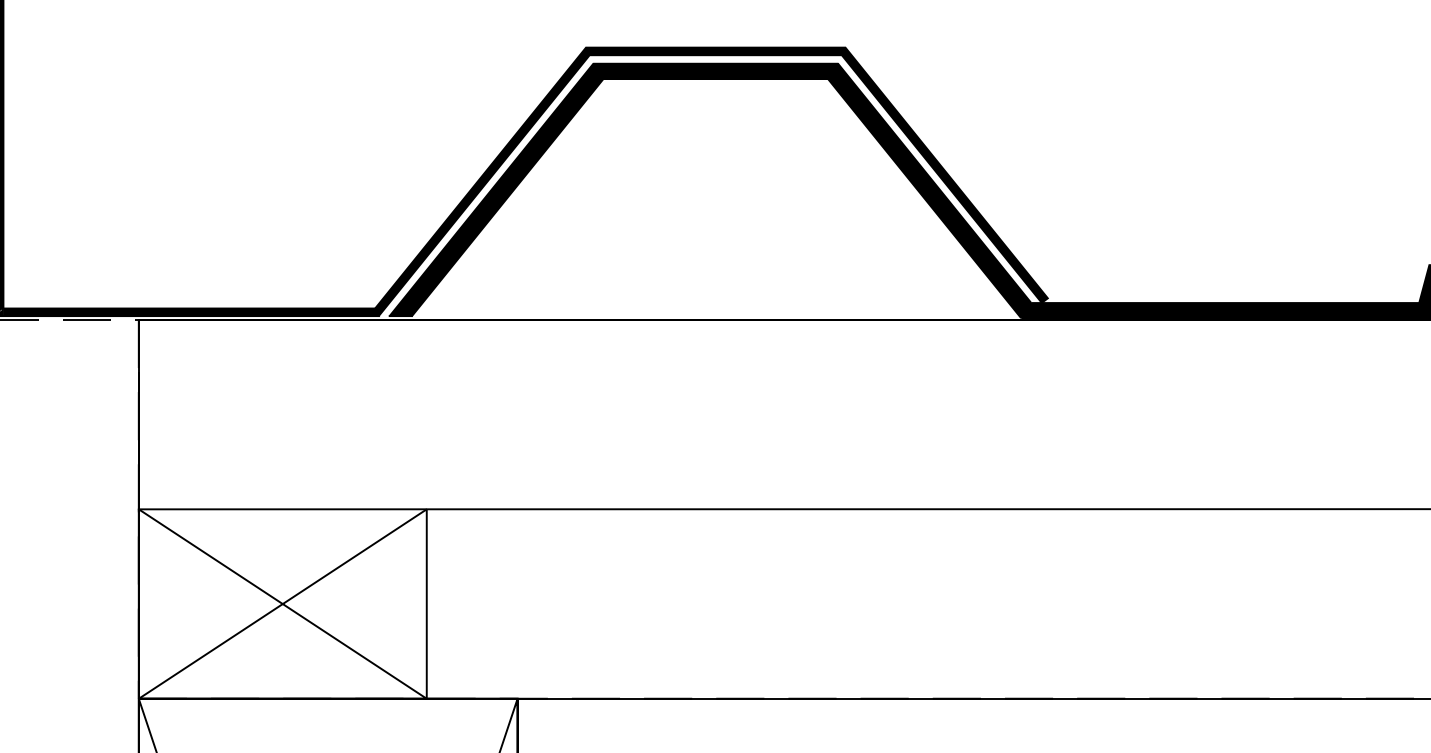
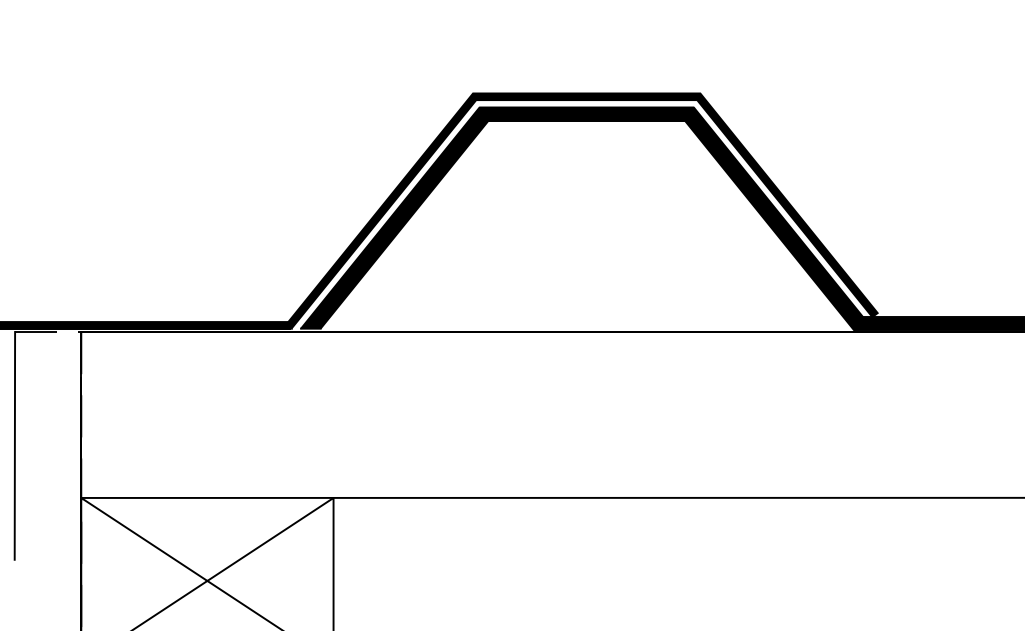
line: (62, 449) -> (14, 445), added

